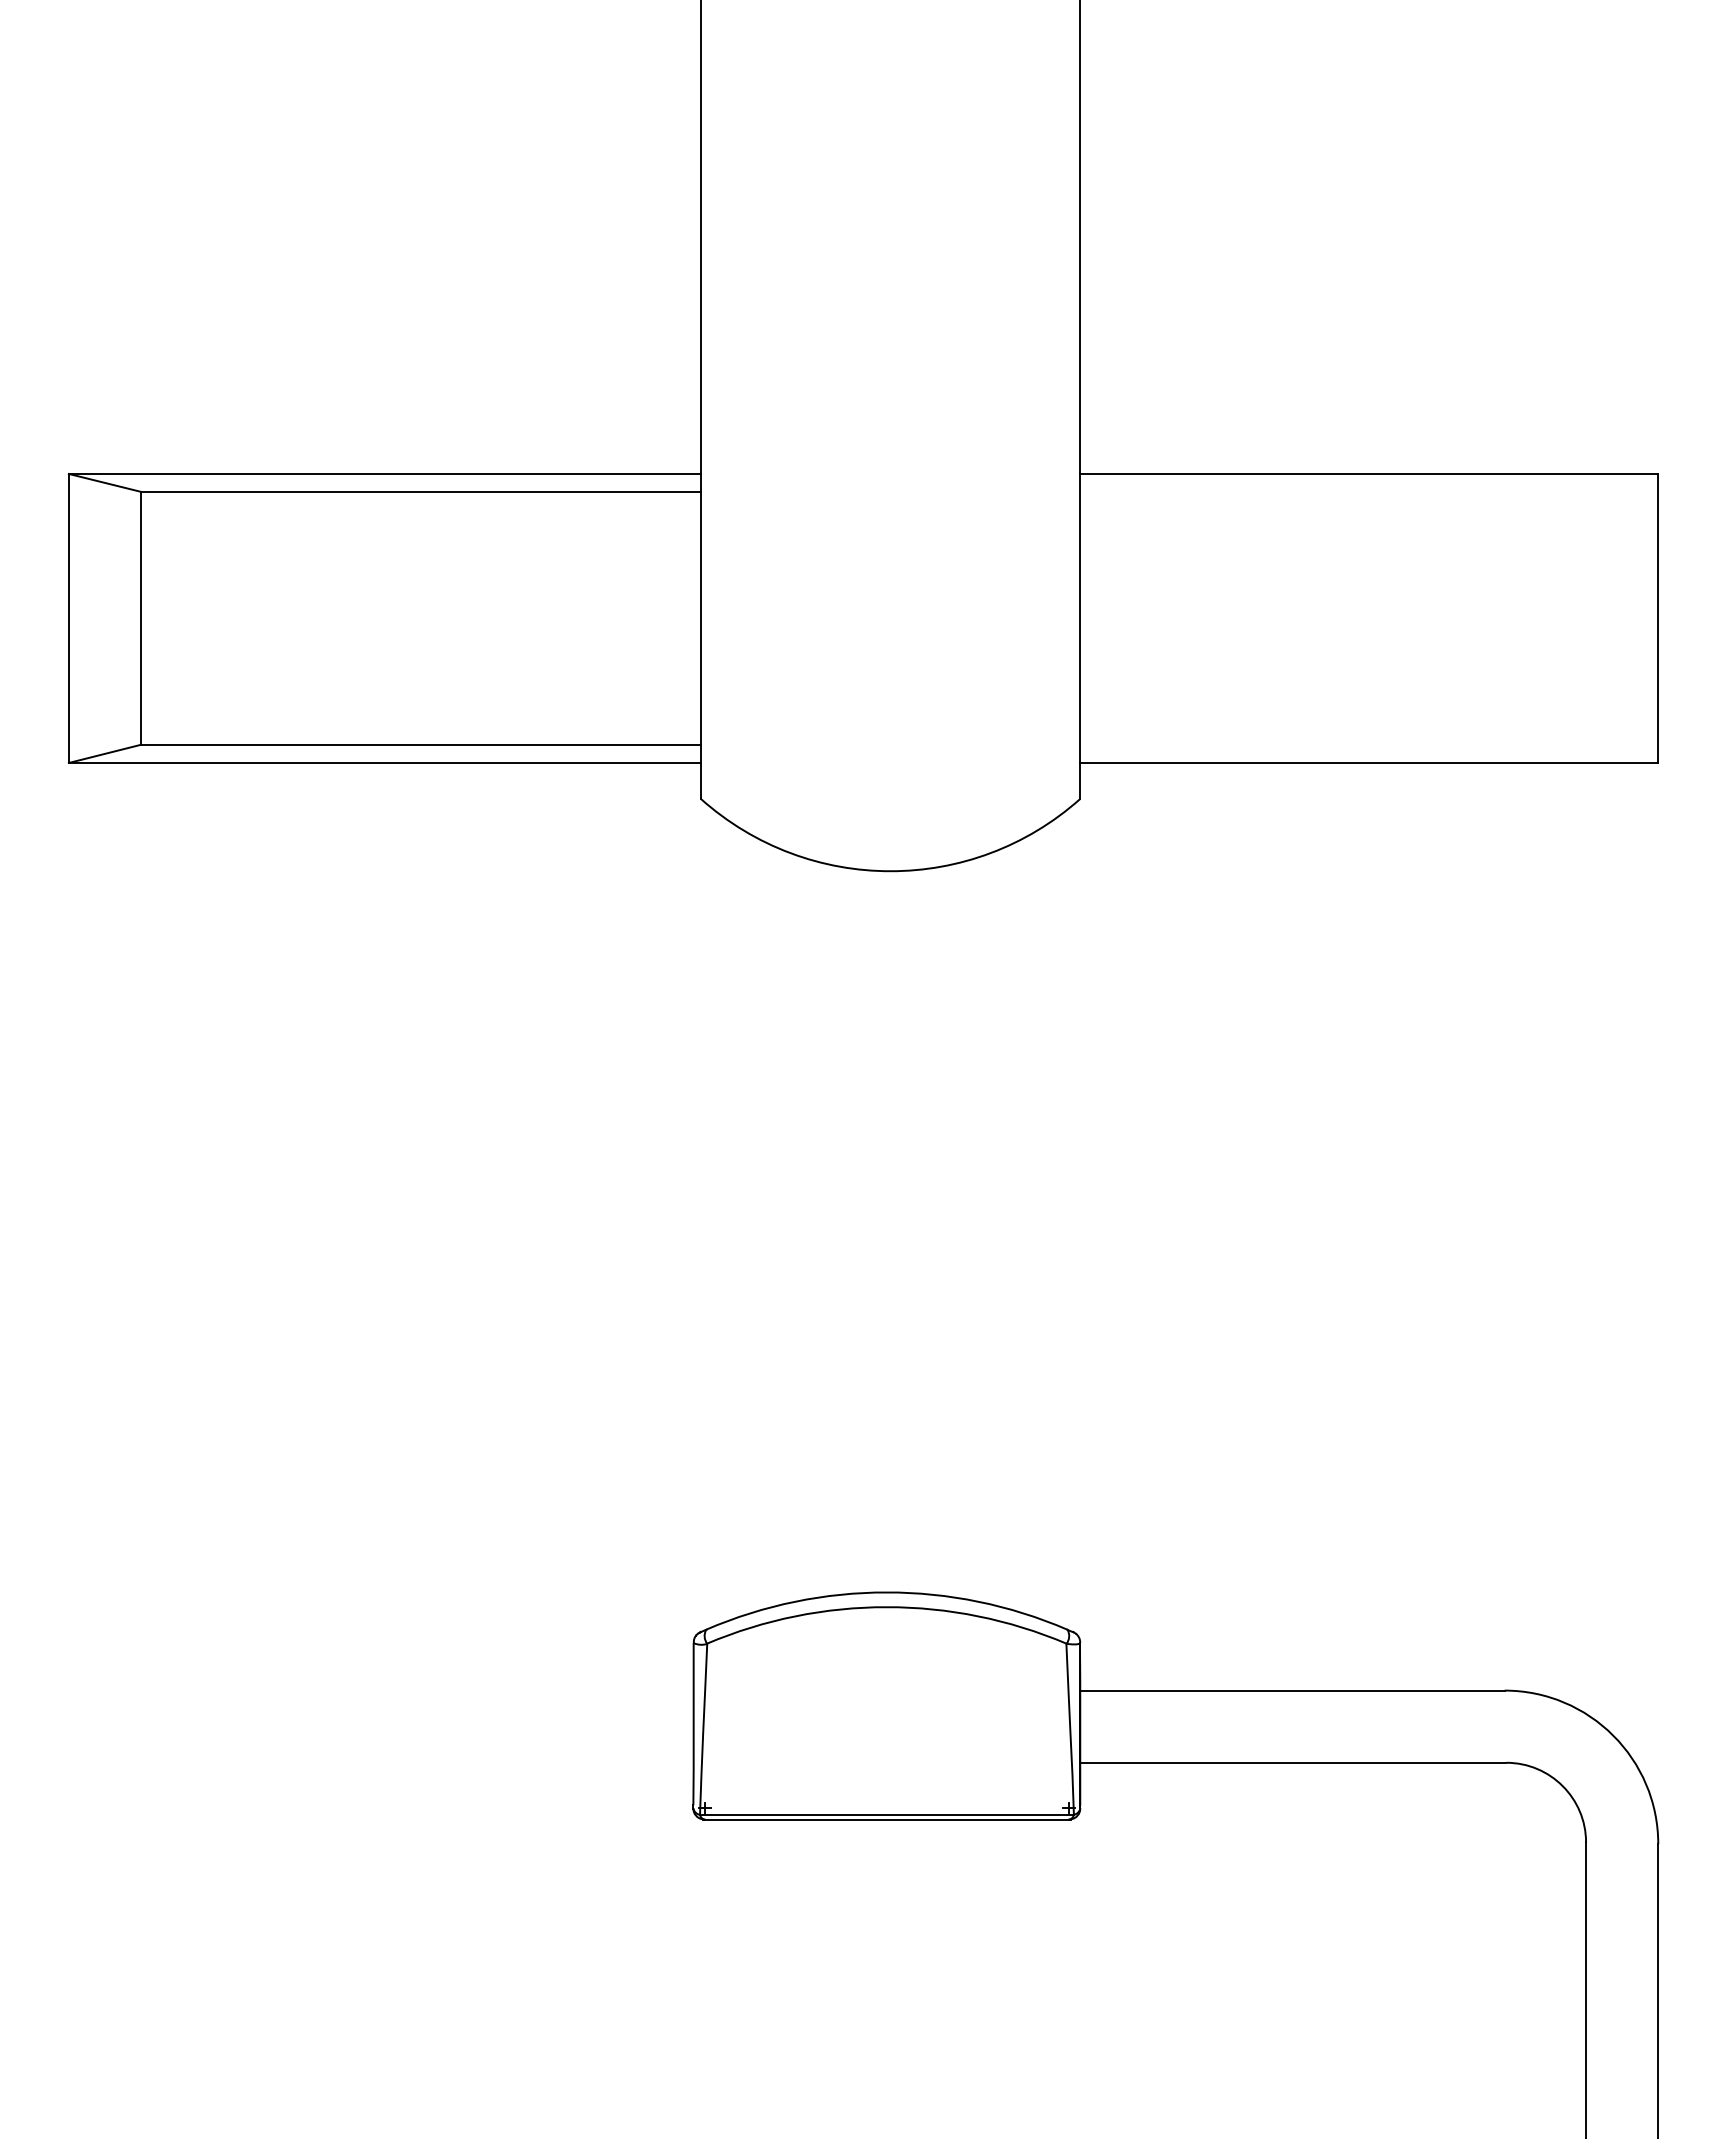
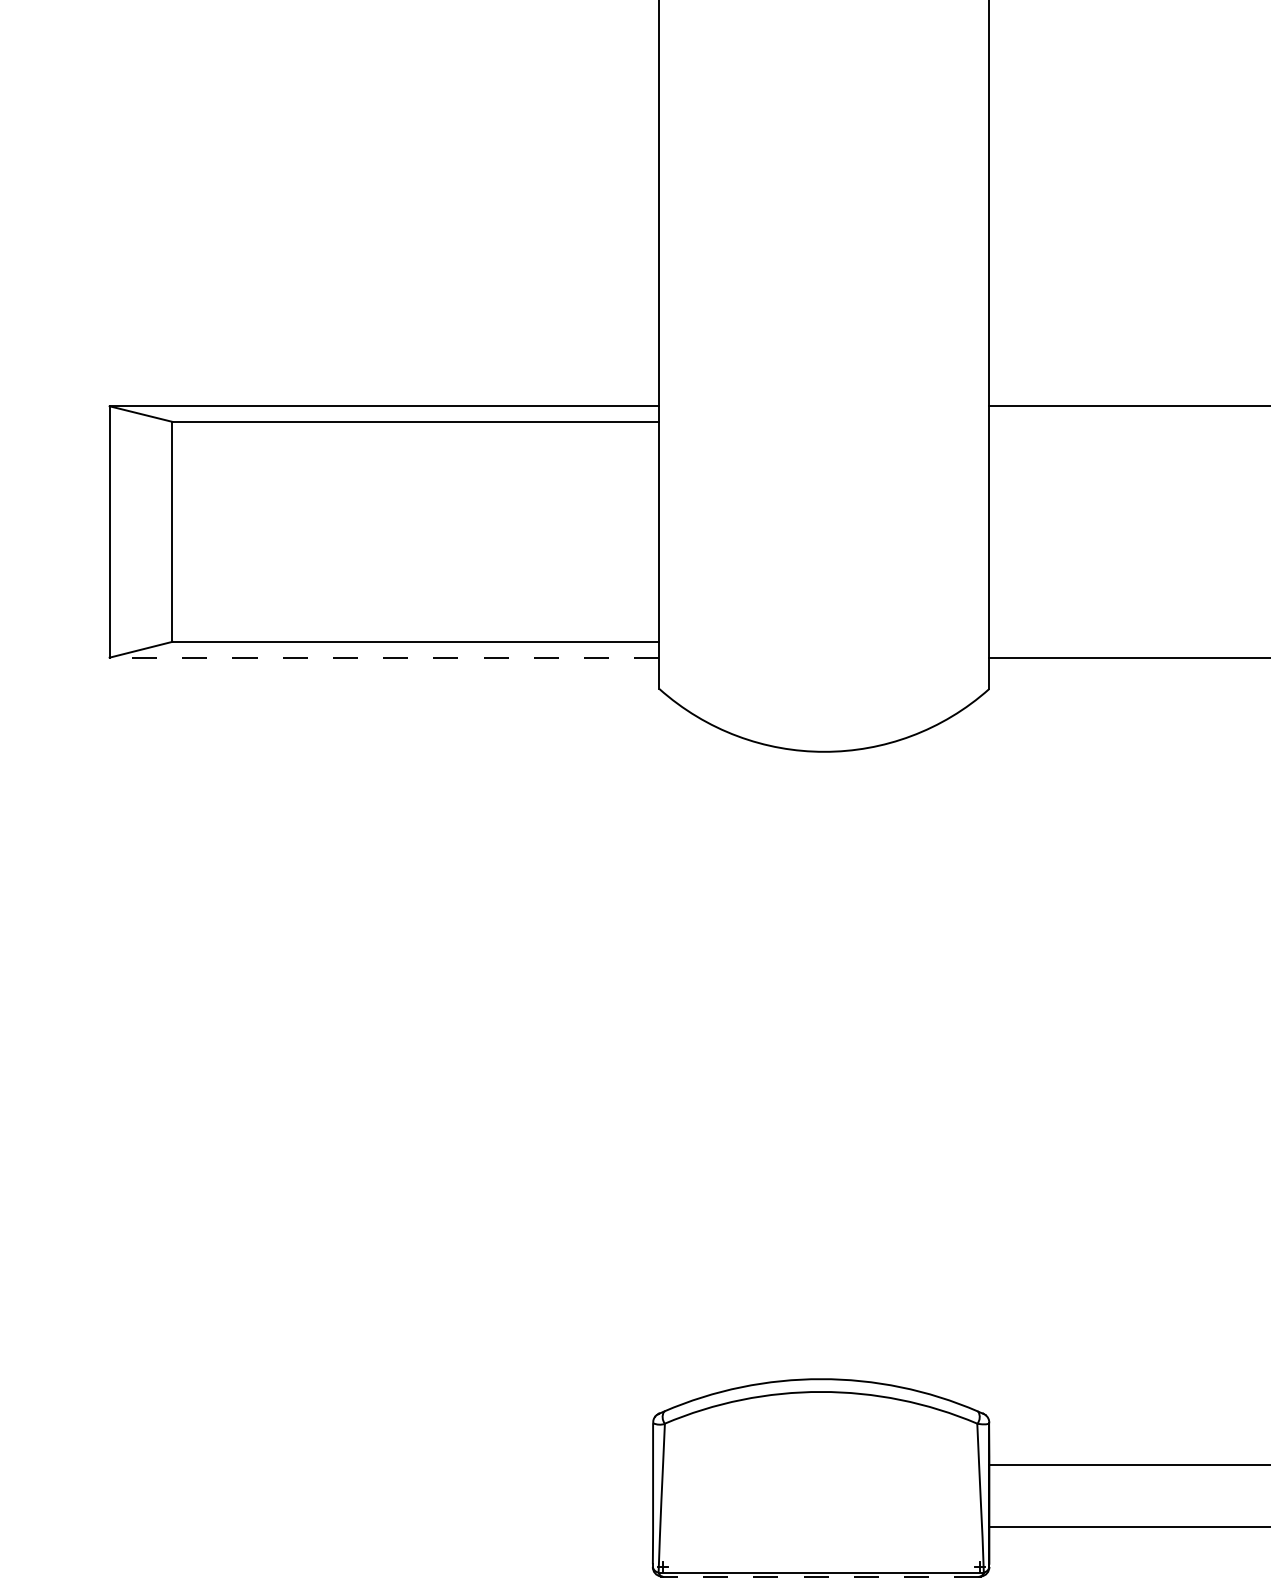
line: (384, 762) -> (384, 657), solid -> dashed
line: (886, 1819) -> (820, 1576), solid -> dashed

